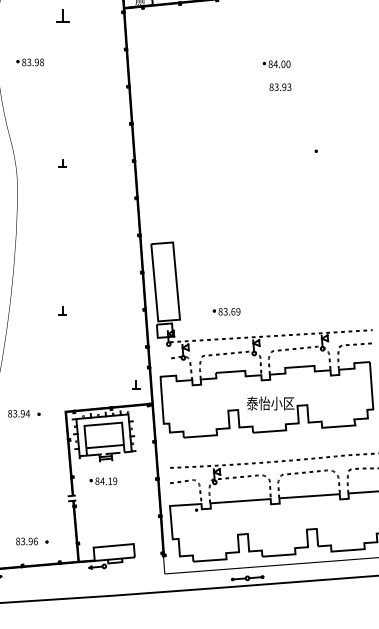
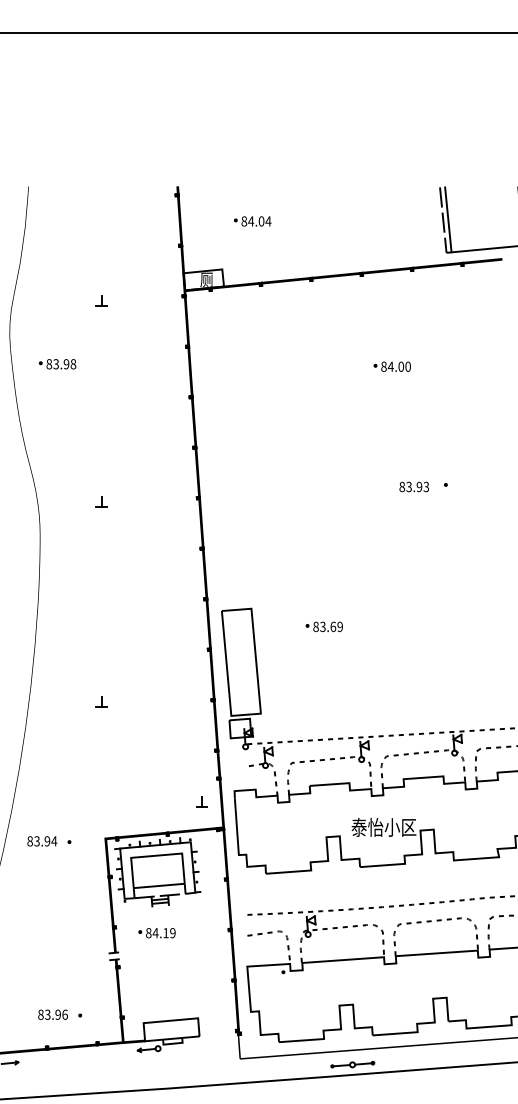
part: (62, 15) -> (101, 300), size x0.62
text: (280, 86) -> (414, 486), moved
part: (226, 311) -> (323, 626), moved

